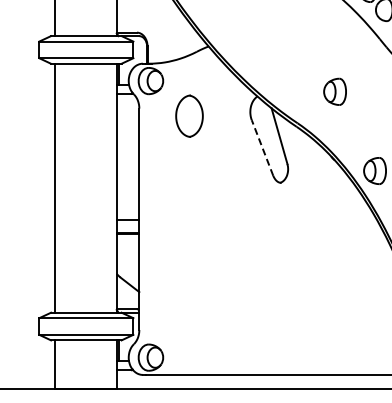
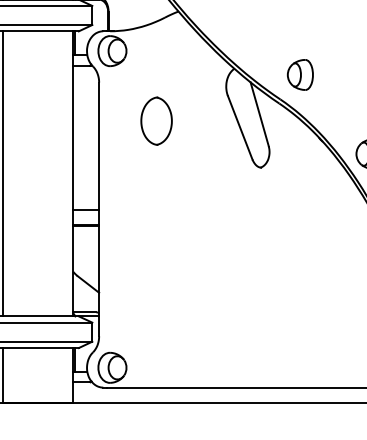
part: (334, 91) -> (299, 74), moved
part: (189, 115) -> (156, 120), moved
line: (262, 148) -> (240, 128), dashed -> solid

